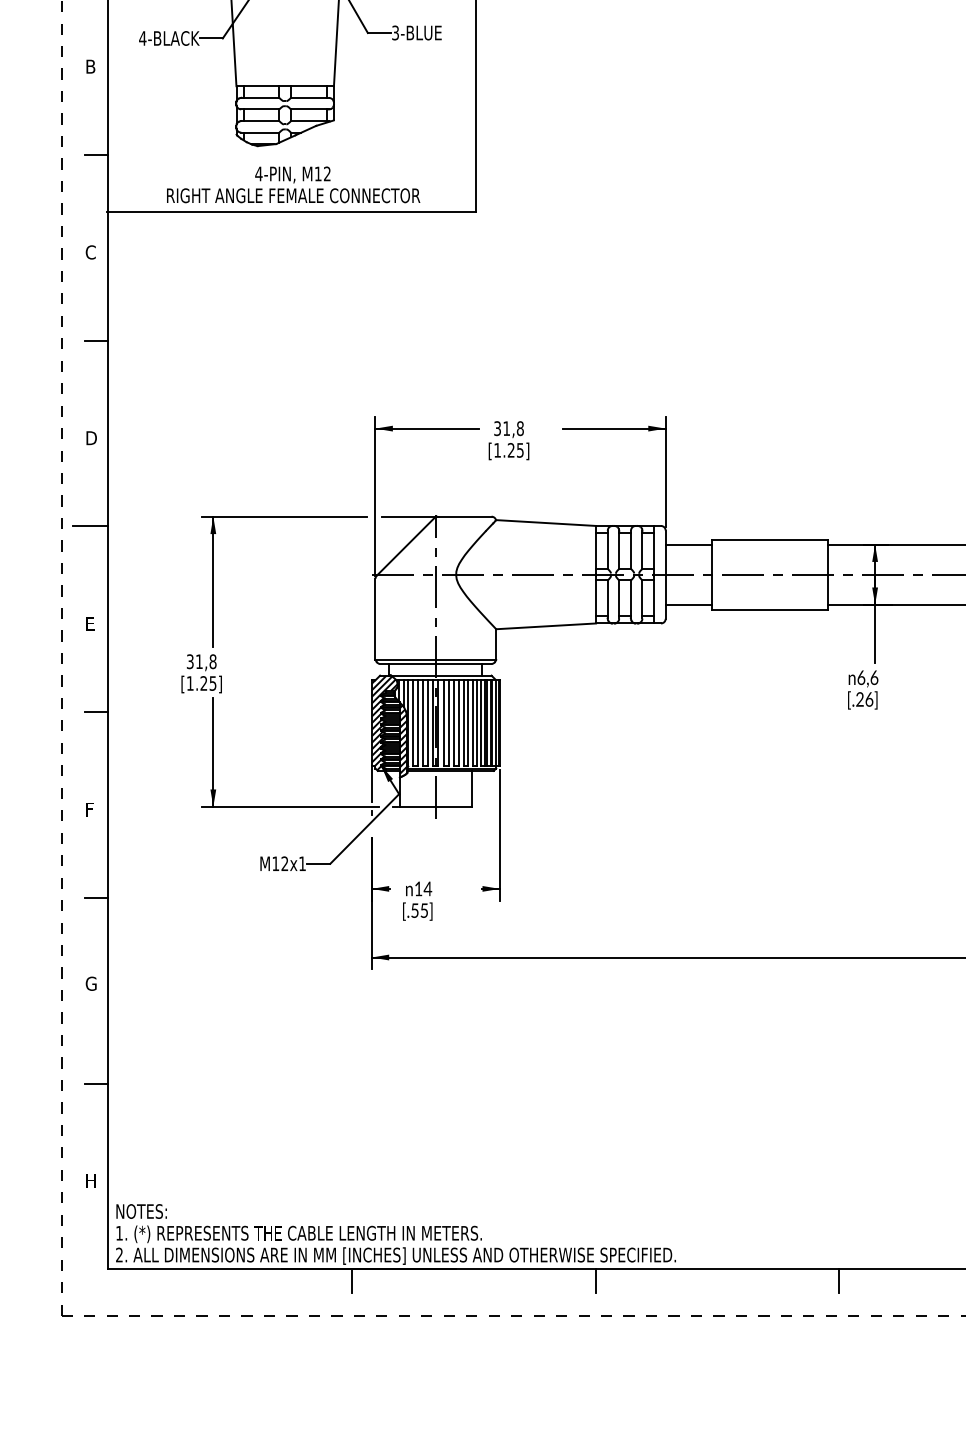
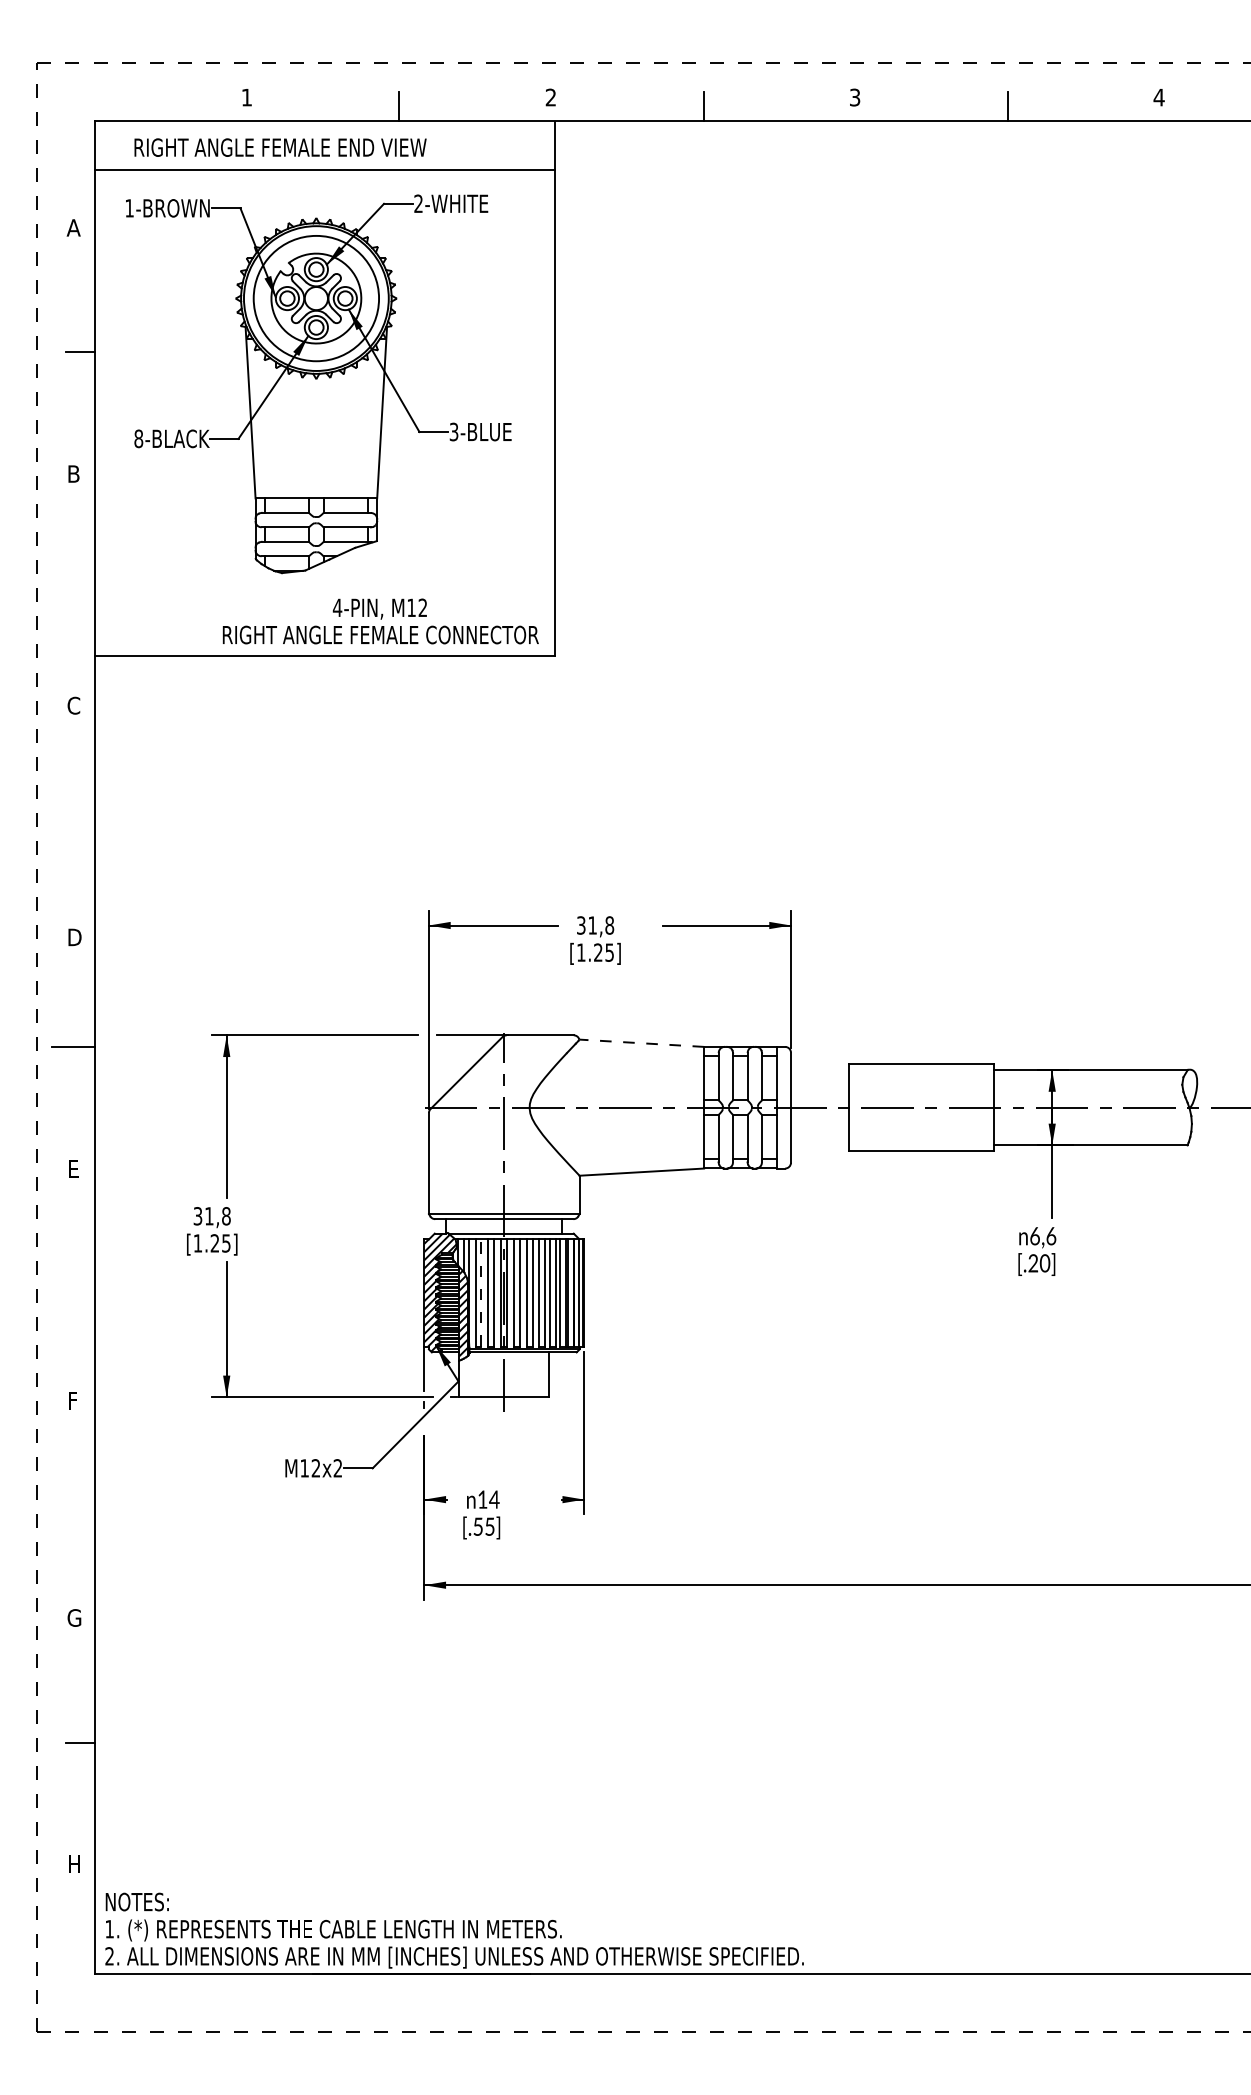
text: (142, 38) -> (138, 438), 4-BLACK -> 8-BLACK
line: (96, 155) -> (80, 584), removed
text: (293, 184) -> (380, 621), moved
line: (96, 340) -> (80, 815), removed
line: (545, 523) -> (641, 1043), solid -> dashed
line: (688, 544) -> (819, 1070), removed
line: (688, 604) -> (819, 1145), removed
text: (868, 698) -> (1044, 1262), [.26] -> [.20]
line: (96, 712) -> (80, 1279), removed
line: (417, 723) -> (481, 1293), solid -> dashed
text: (302, 863) -> (337, 1468), M12x1 -> M12x2
line: (96, 897) -> (80, 1510), removed
line: (351, 1280) -> (399, 1988), removed
line: (595, 1280) -> (703, 1988), removed
line: (839, 1280) -> (1007, 1988), removed

